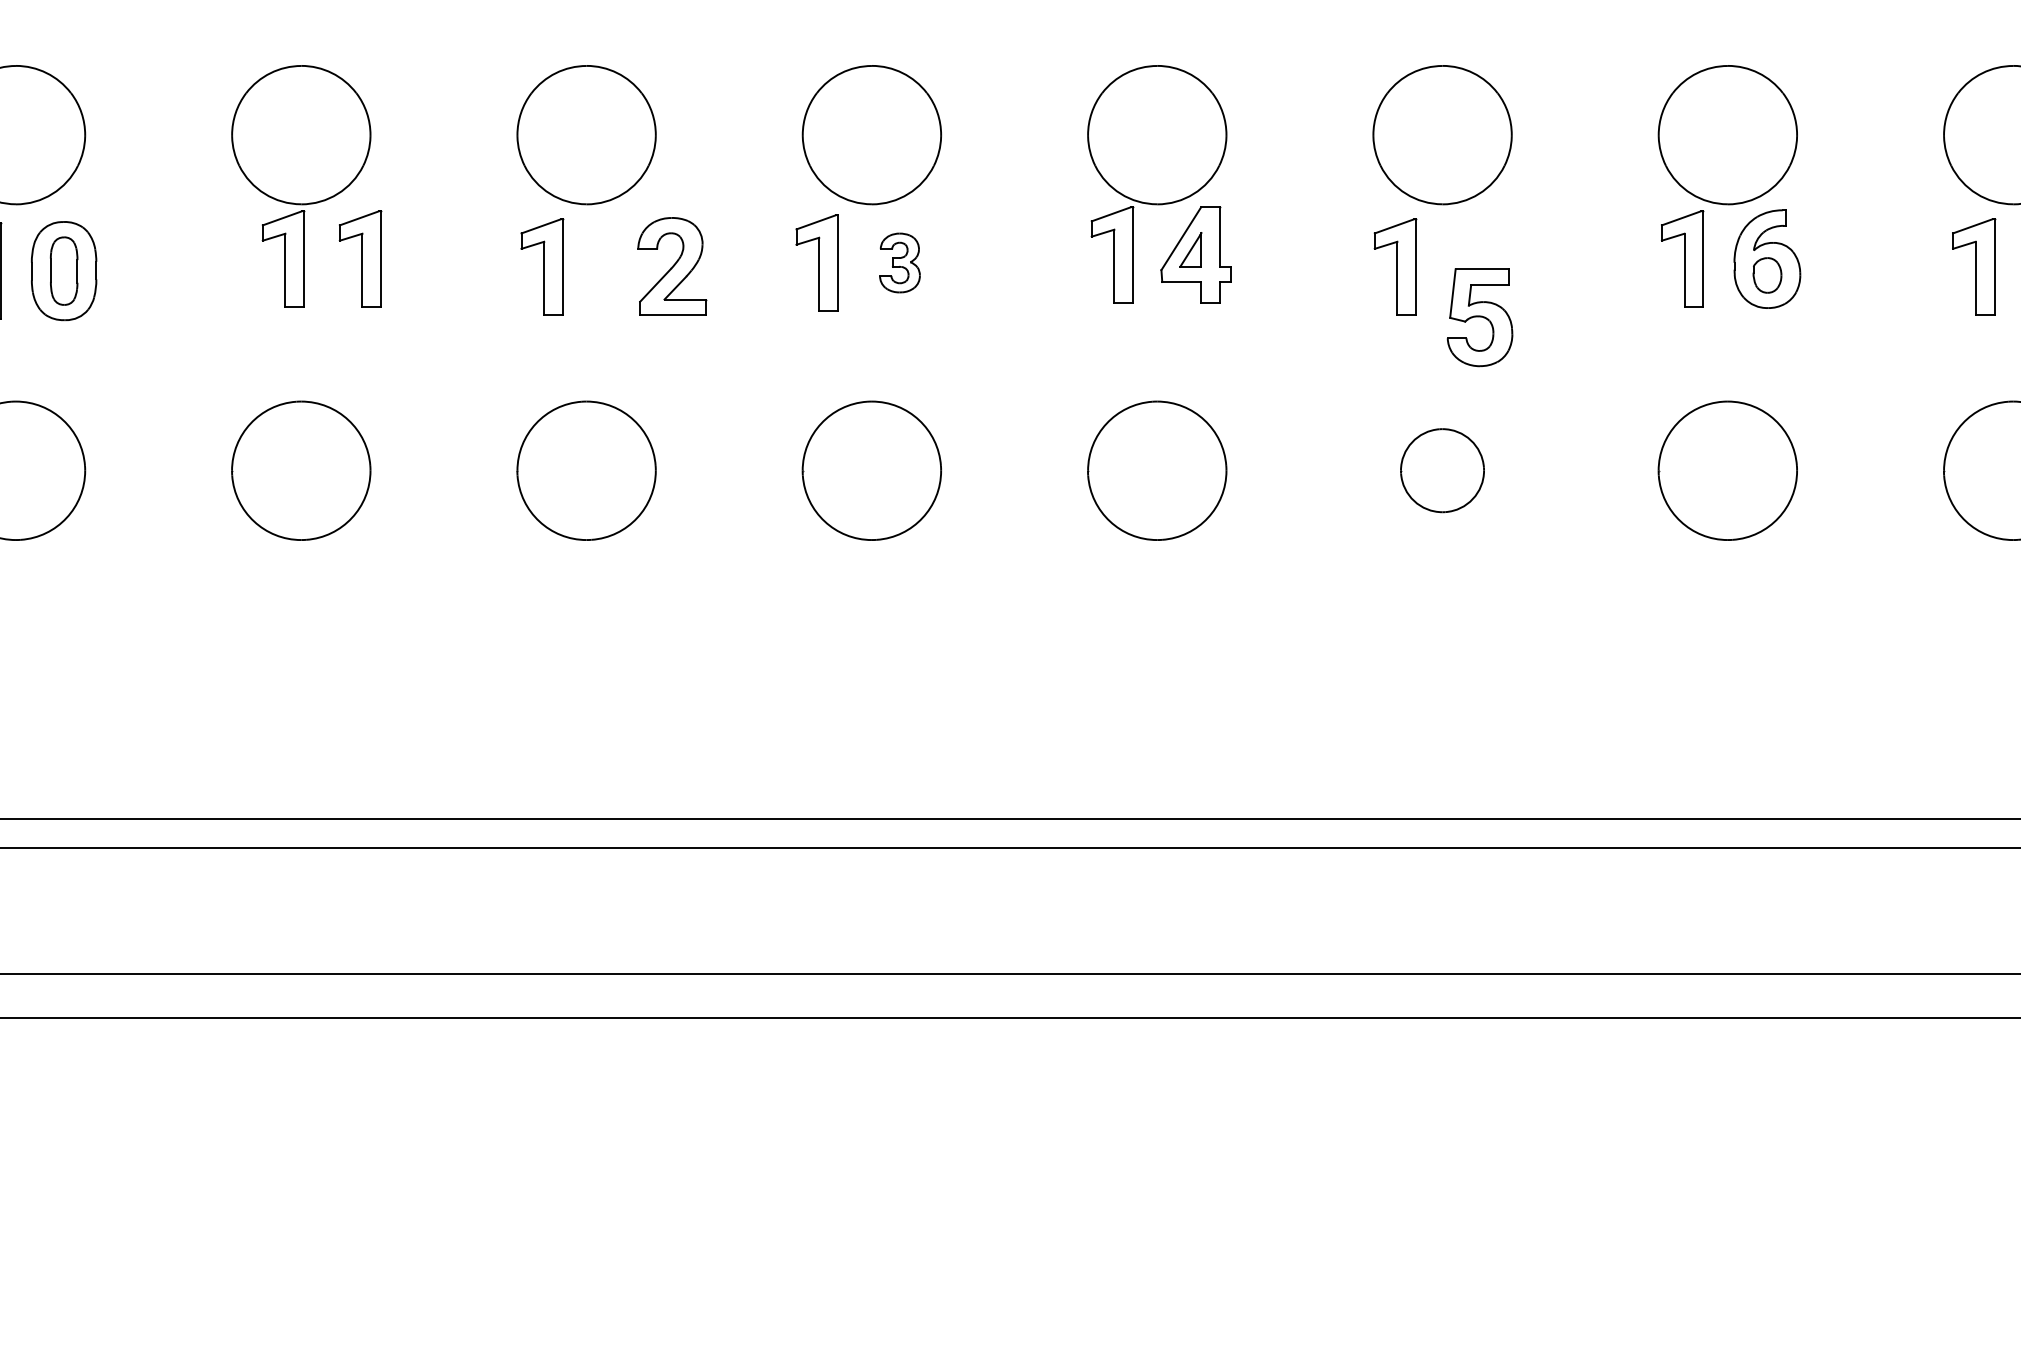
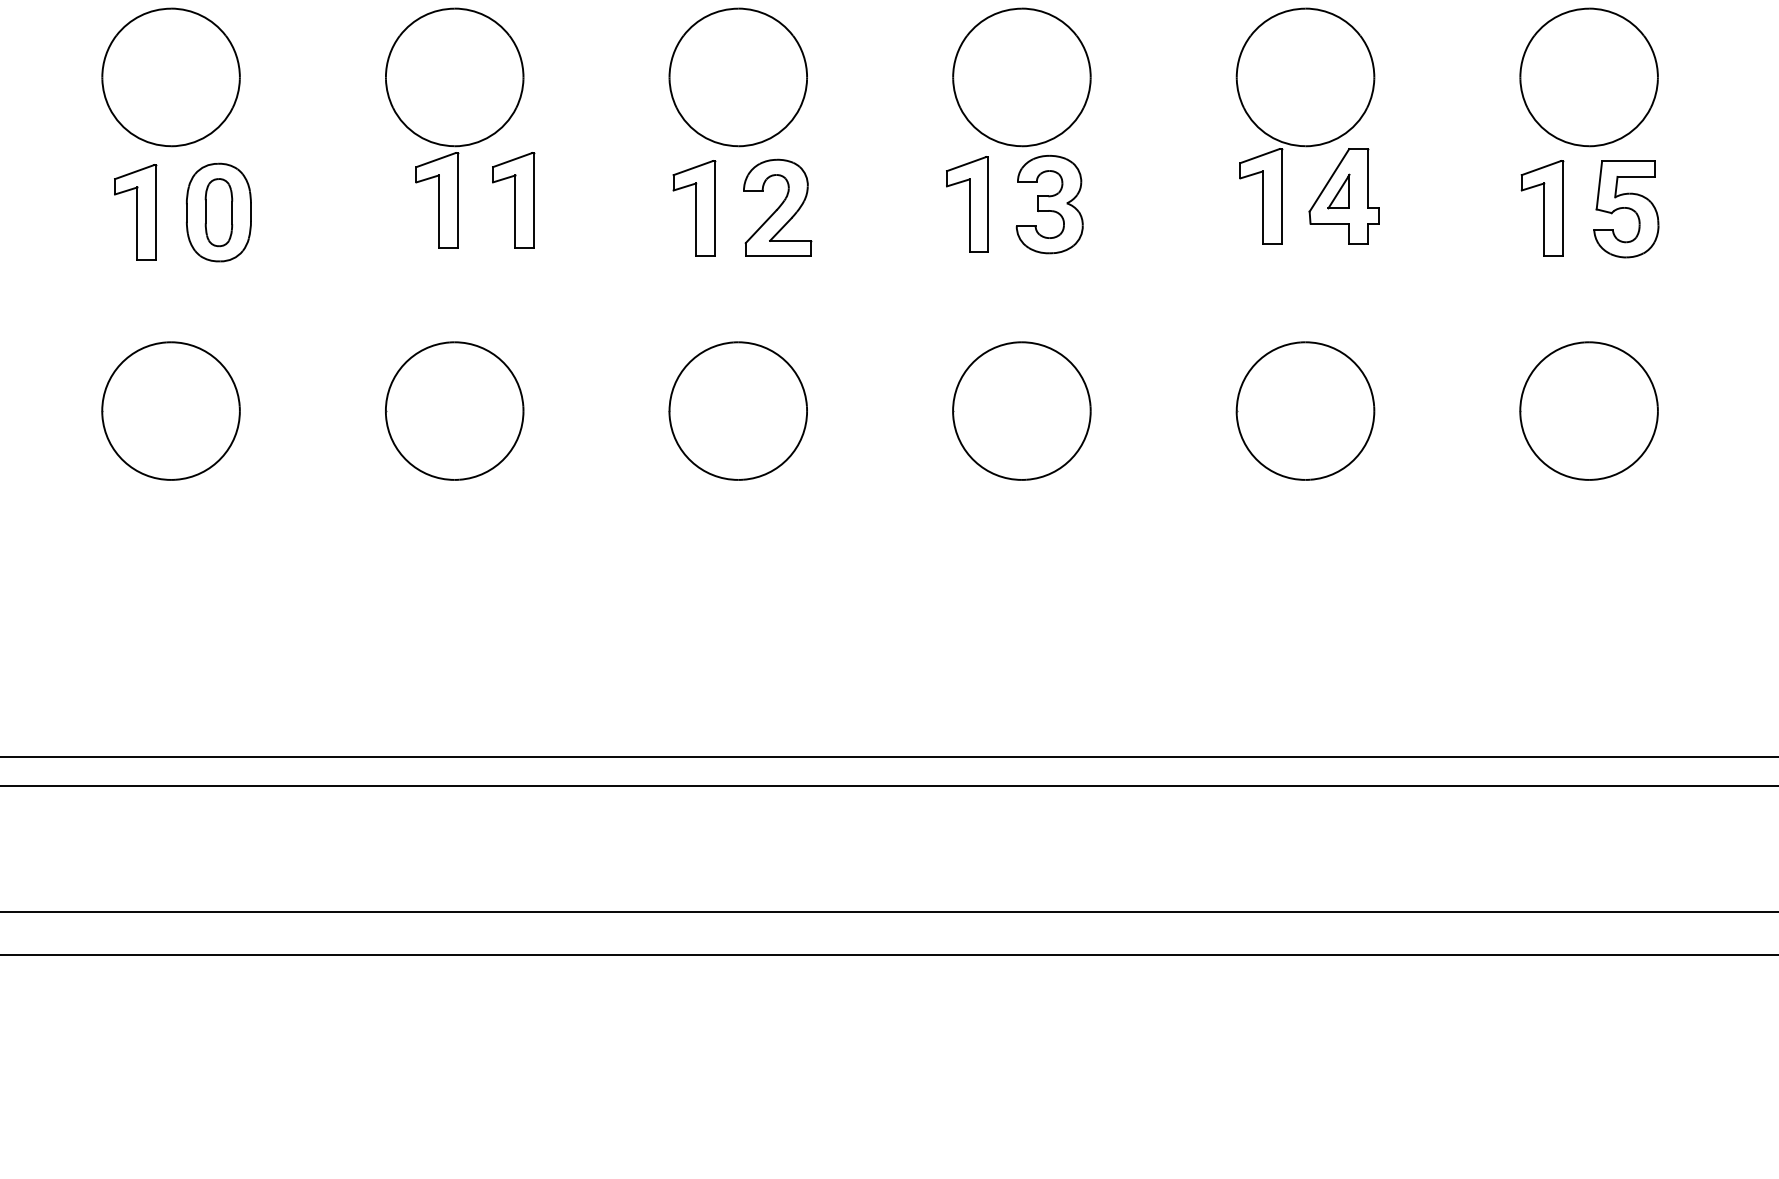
part: (899, 262) -> (1049, 204), size x1.67
part: (672, 266) -> (777, 208), moved
part: (1479, 317) -> (1625, 209), moved
part: (1442, 470) -> (1589, 410), size x1.67

